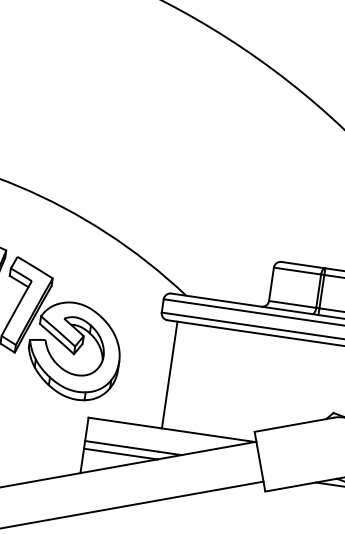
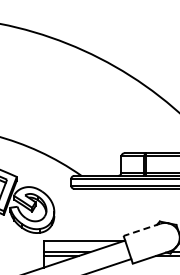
line: (170, 374) -> (79, 214), removed
line: (293, 423) -> (141, 229), solid -> dashed

